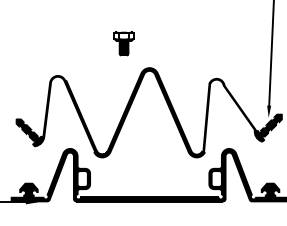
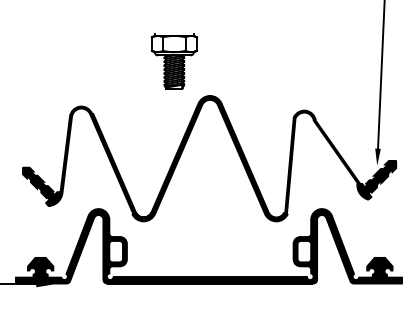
part: (123, 43) -> (173, 61), size x1.67

